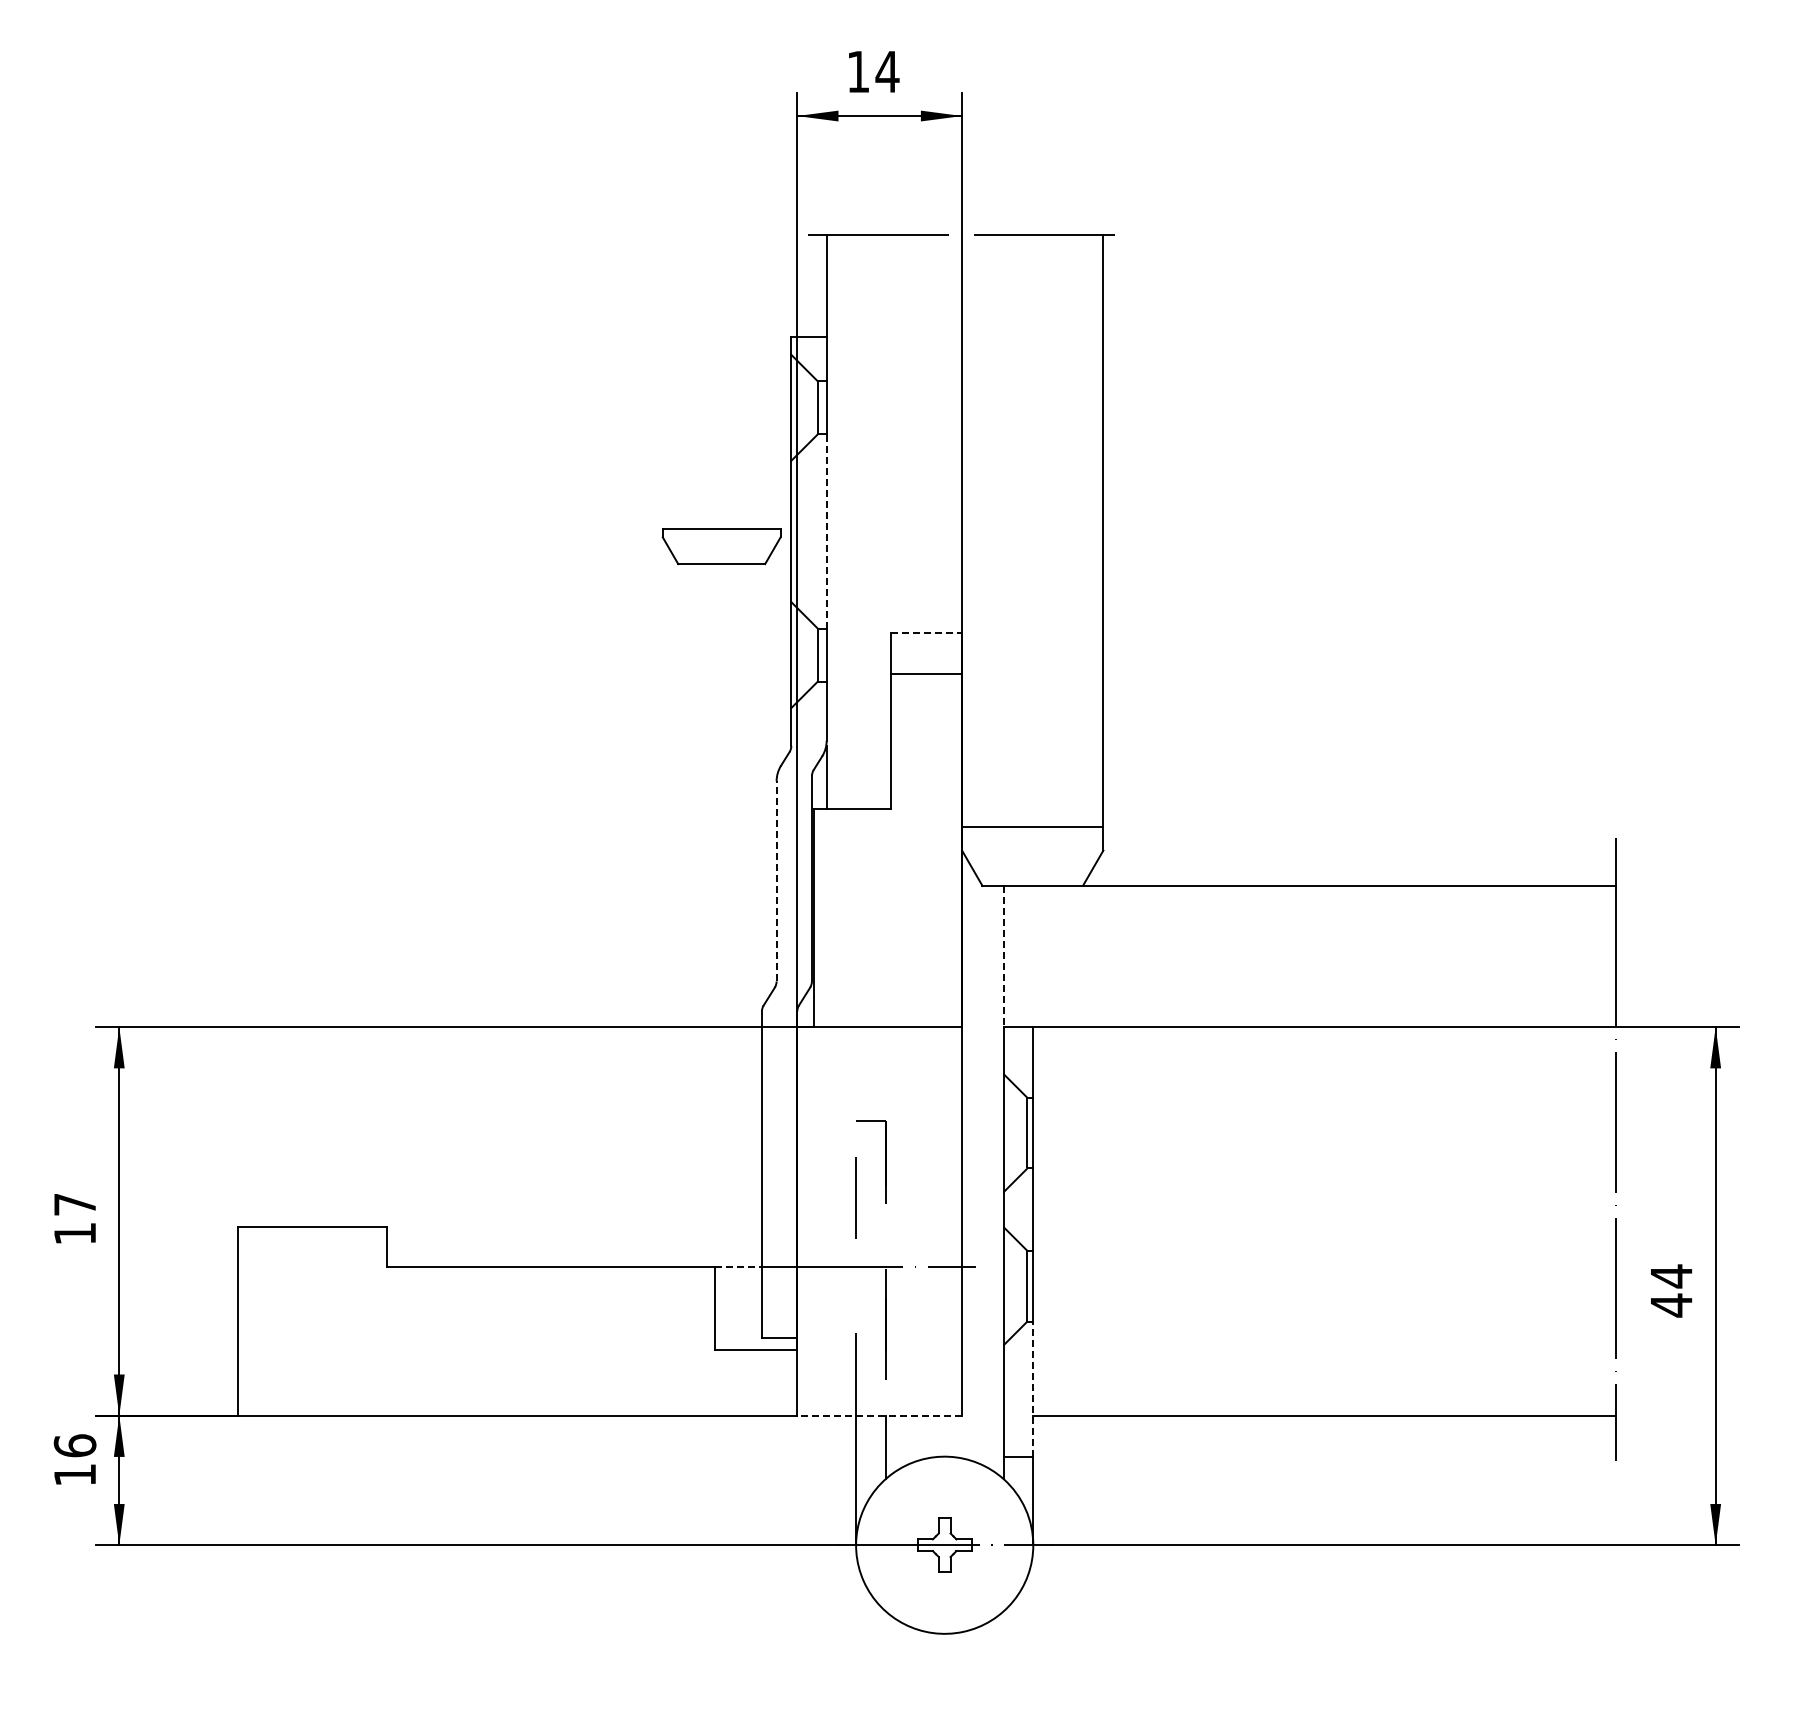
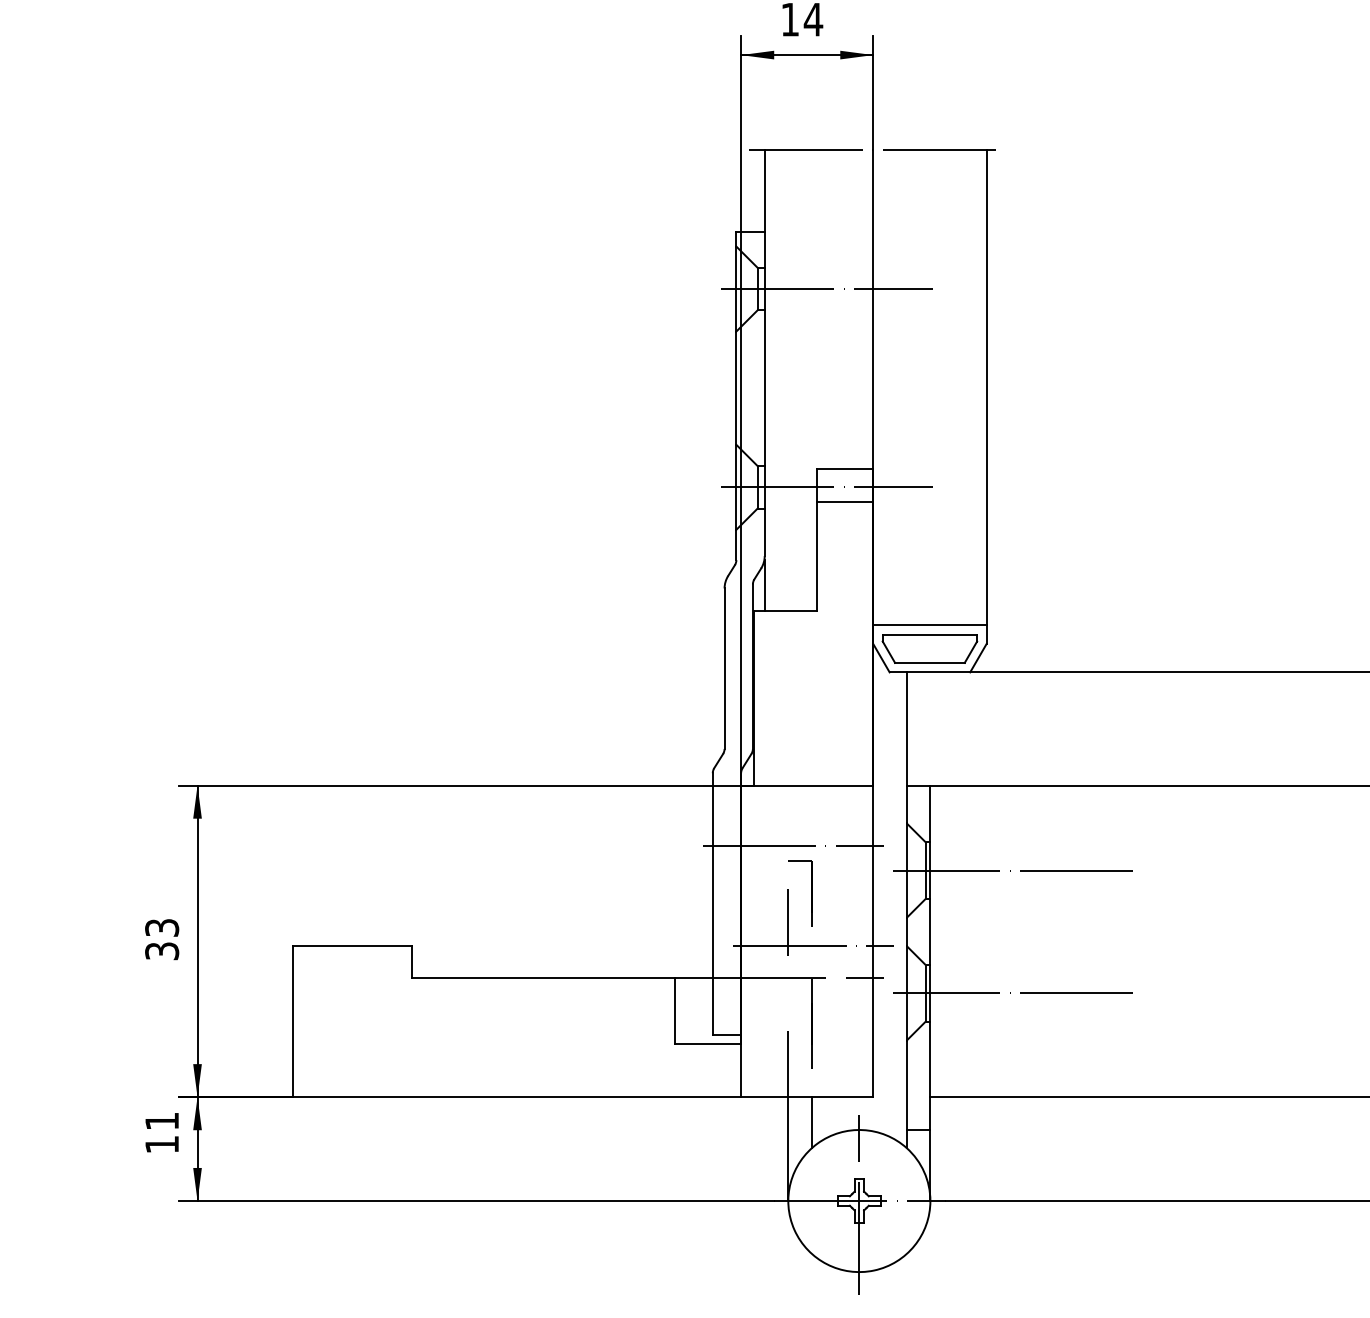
line: (904, 407) -> (827, 288), added
line: (826, 530) -> (764, 387), dashed -> solid
part: (721, 546) -> (929, 648), moved
line: (927, 632) -> (845, 469), dashed -> solid
line: (904, 655) -> (827, 487), added
line: (776, 880) -> (724, 668), dashed -> solid
line: (1003, 956) -> (906, 728), dashed -> solid
line: (862, 1102) -> (793, 846), added
line: (1136, 1133) -> (1013, 870), added
text: (74, 1218) -> (161, 939), 17 -> 33
line: (887, 1227) -> (813, 946), added
line: (738, 1267) -> (694, 978), dashed -> solid
line: (1136, 1286) -> (1013, 993), added
line: (1033, 1389) -> (930, 1076), dashed -> solid
line: (879, 1415) -> (807, 1096), dashed -> solid
text: (74, 1445) -> (161, 1121), 16 -> 11
line: (944, 1549) -> (859, 1204), added

